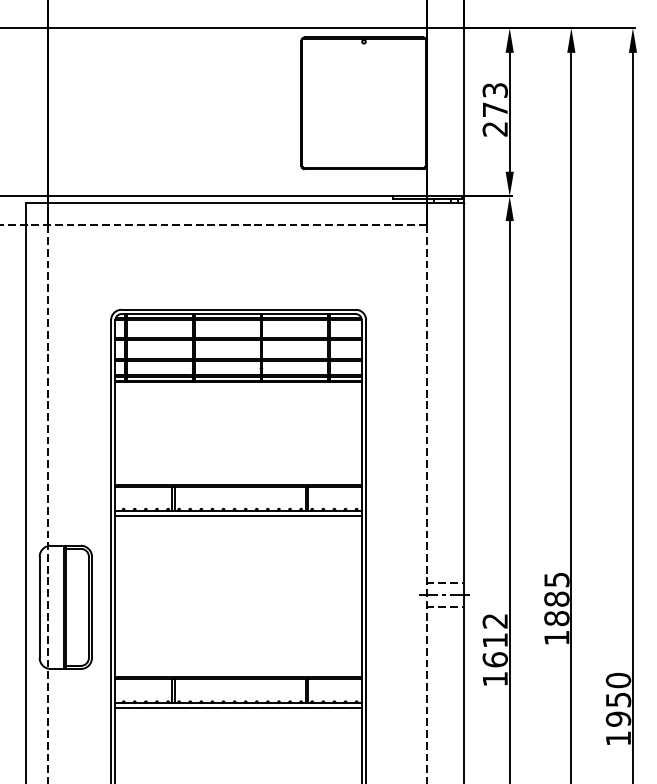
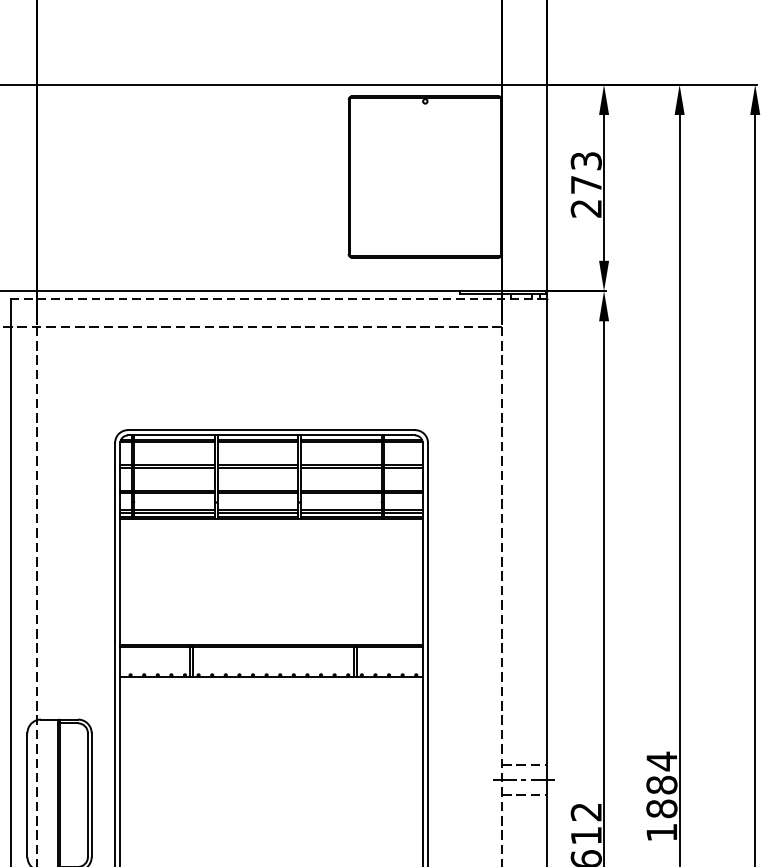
line: (245, 203) -> (279, 299), solid -> dashed
line: (238, 515) -> (271, 682), removed
text: (556, 579) -> (661, 760), 1885 -> 1884

